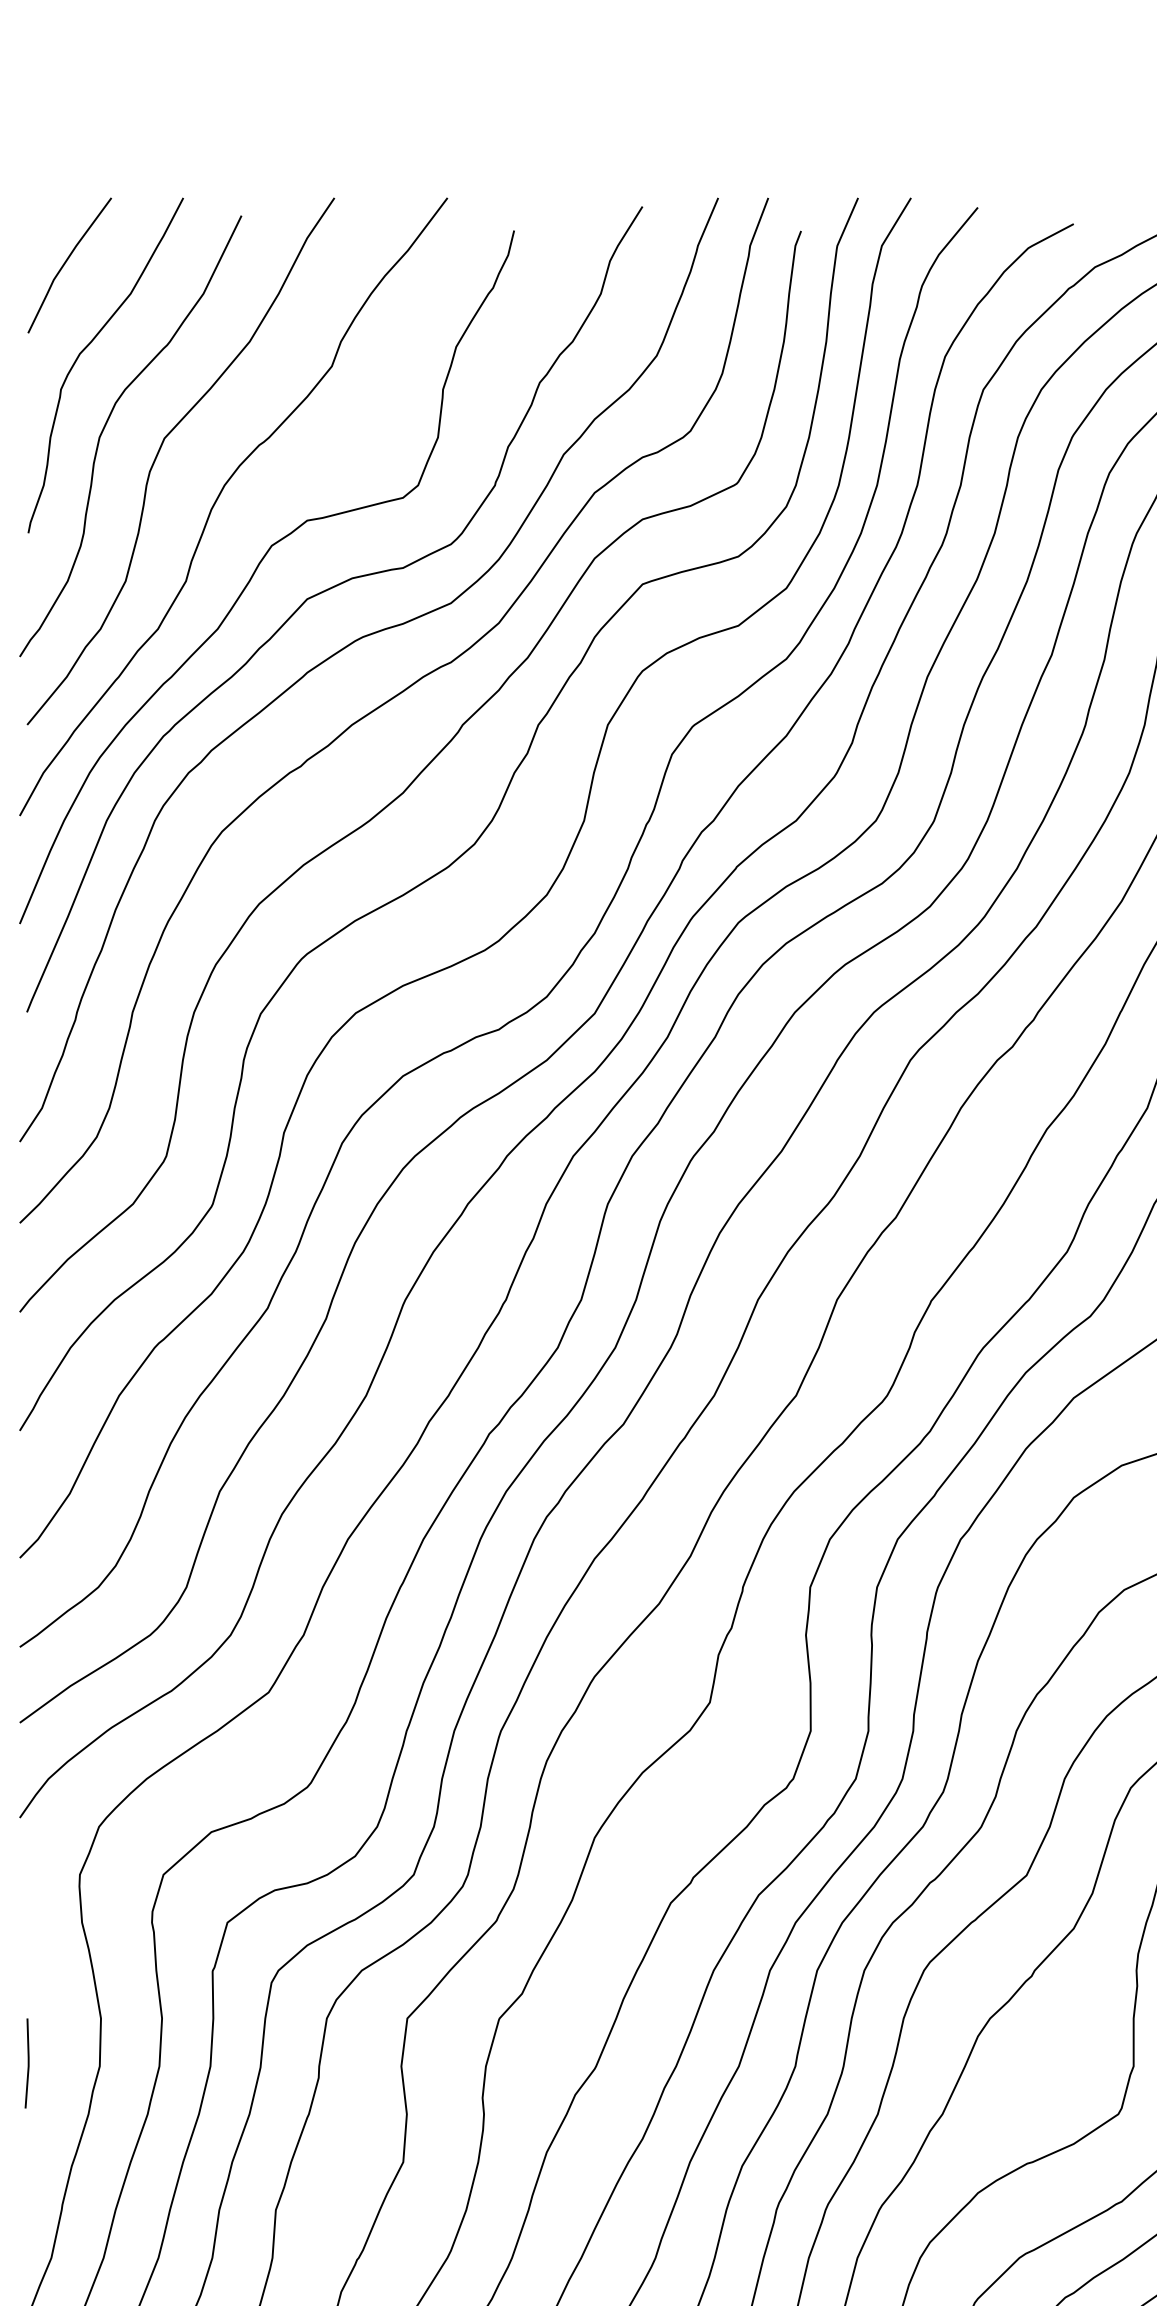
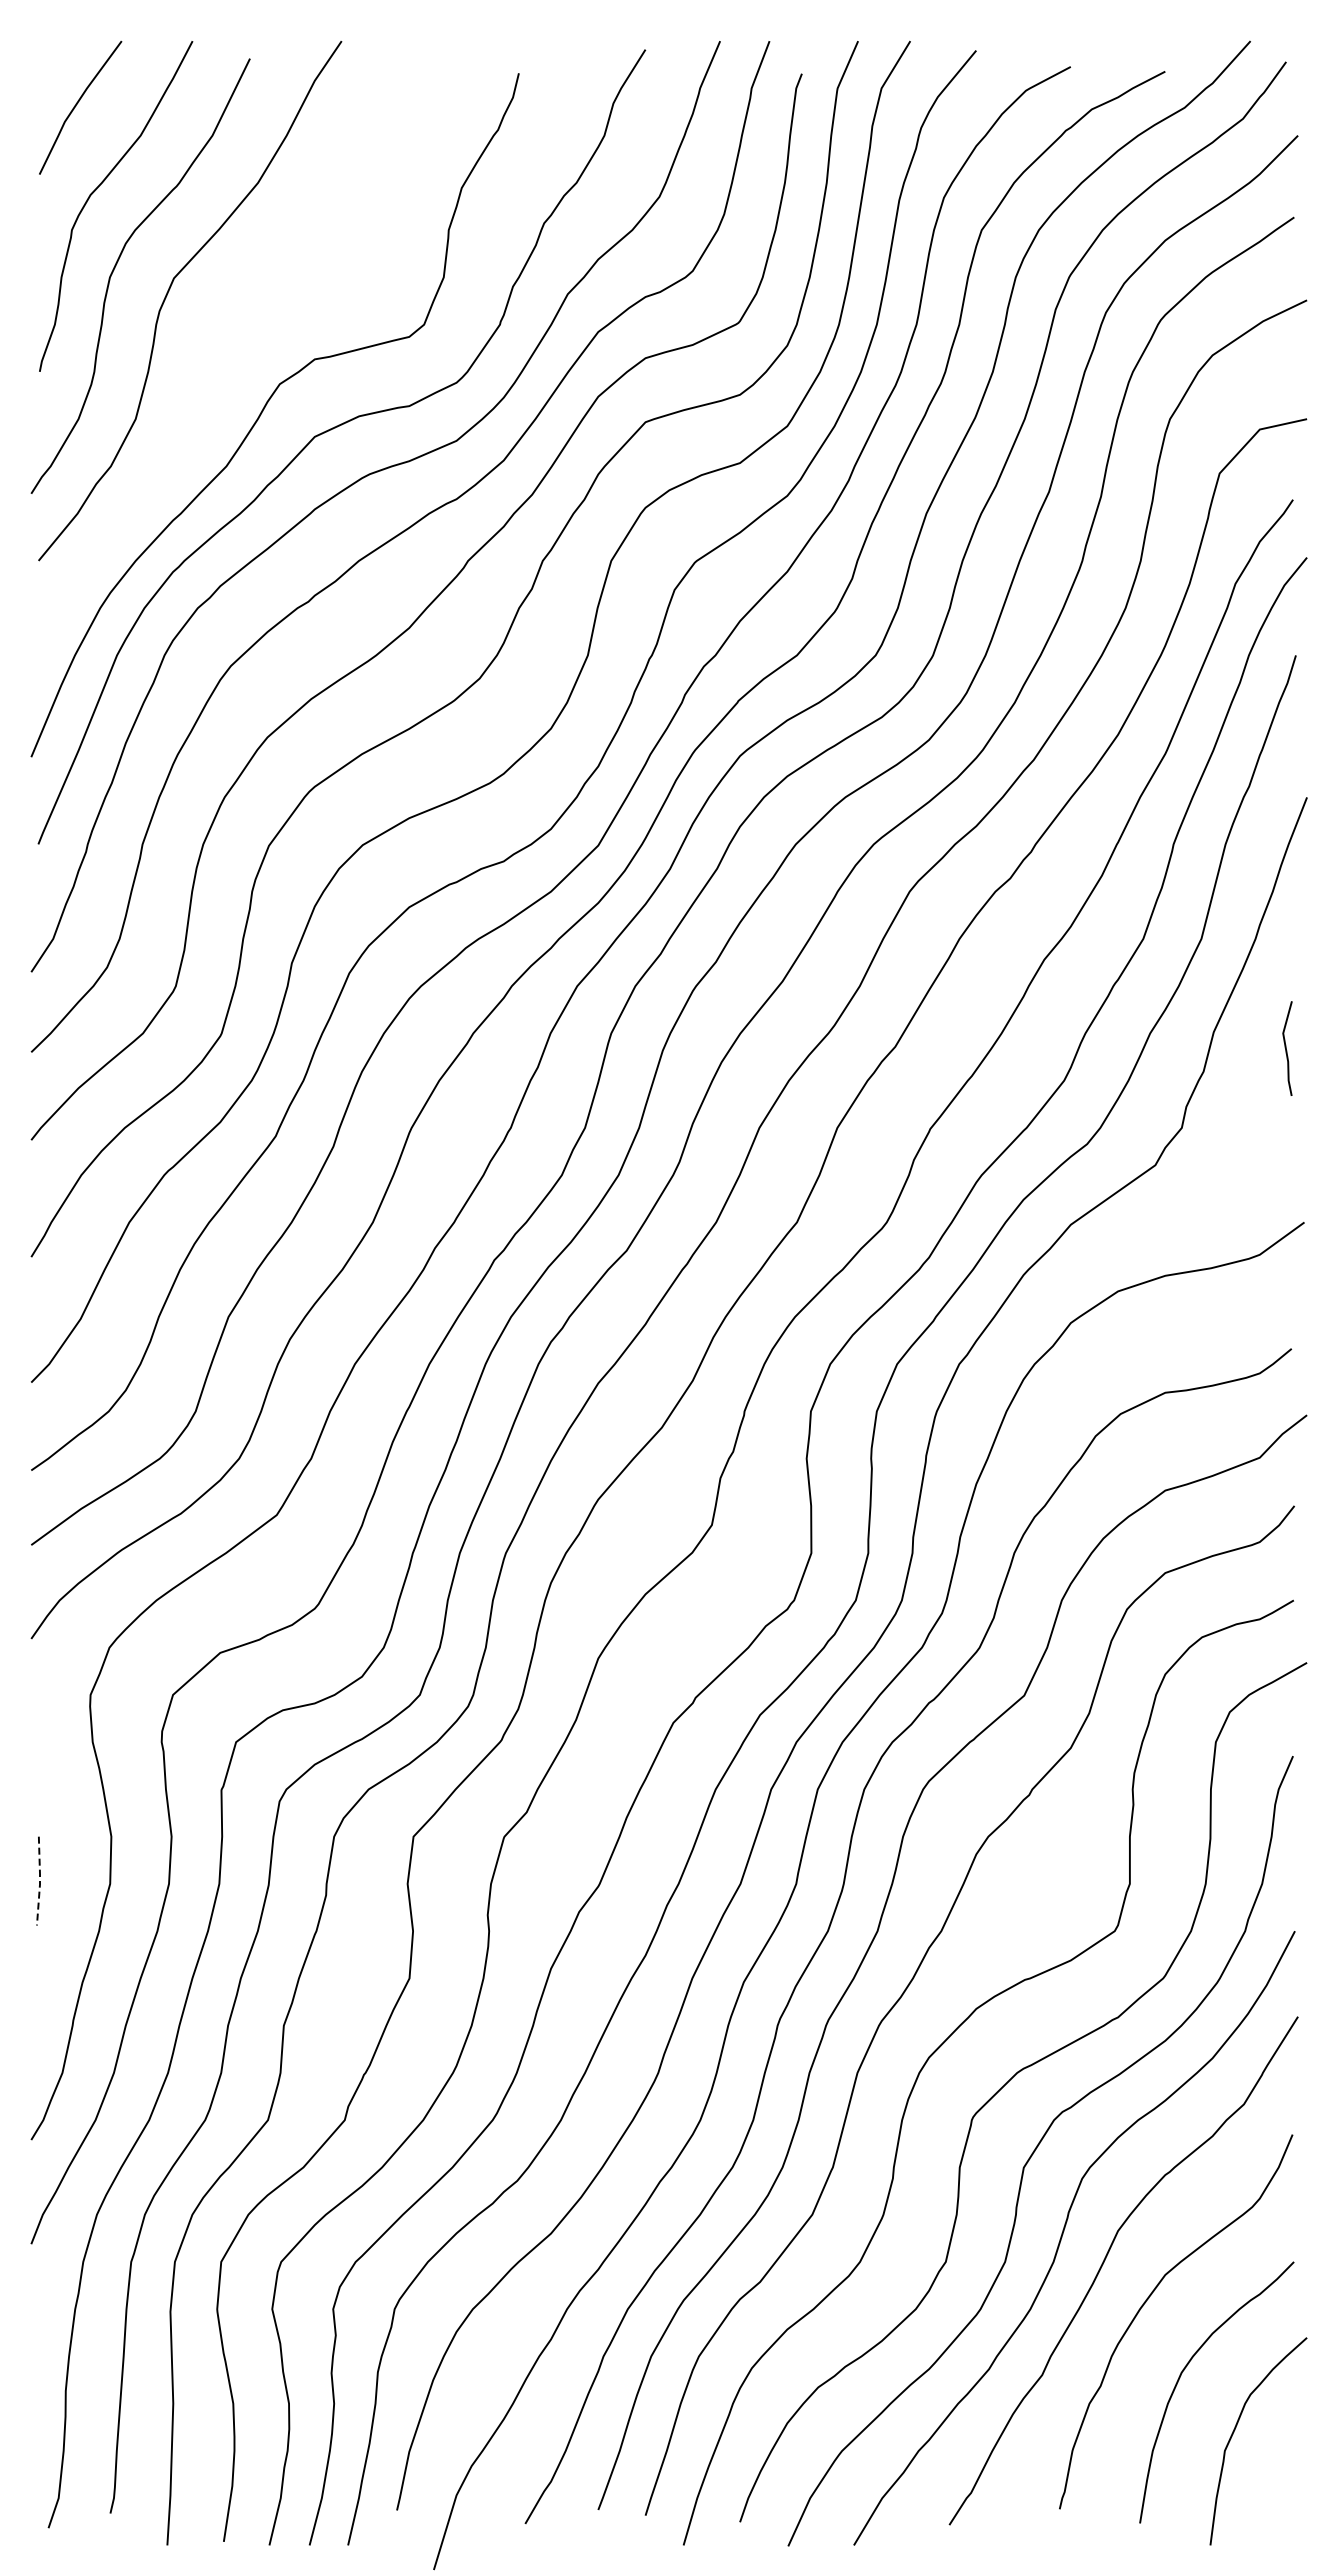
curve: (218, 498) -> (227, 337), removed
line: (29, 2063) -> (40, 1881), solid -> dashed

